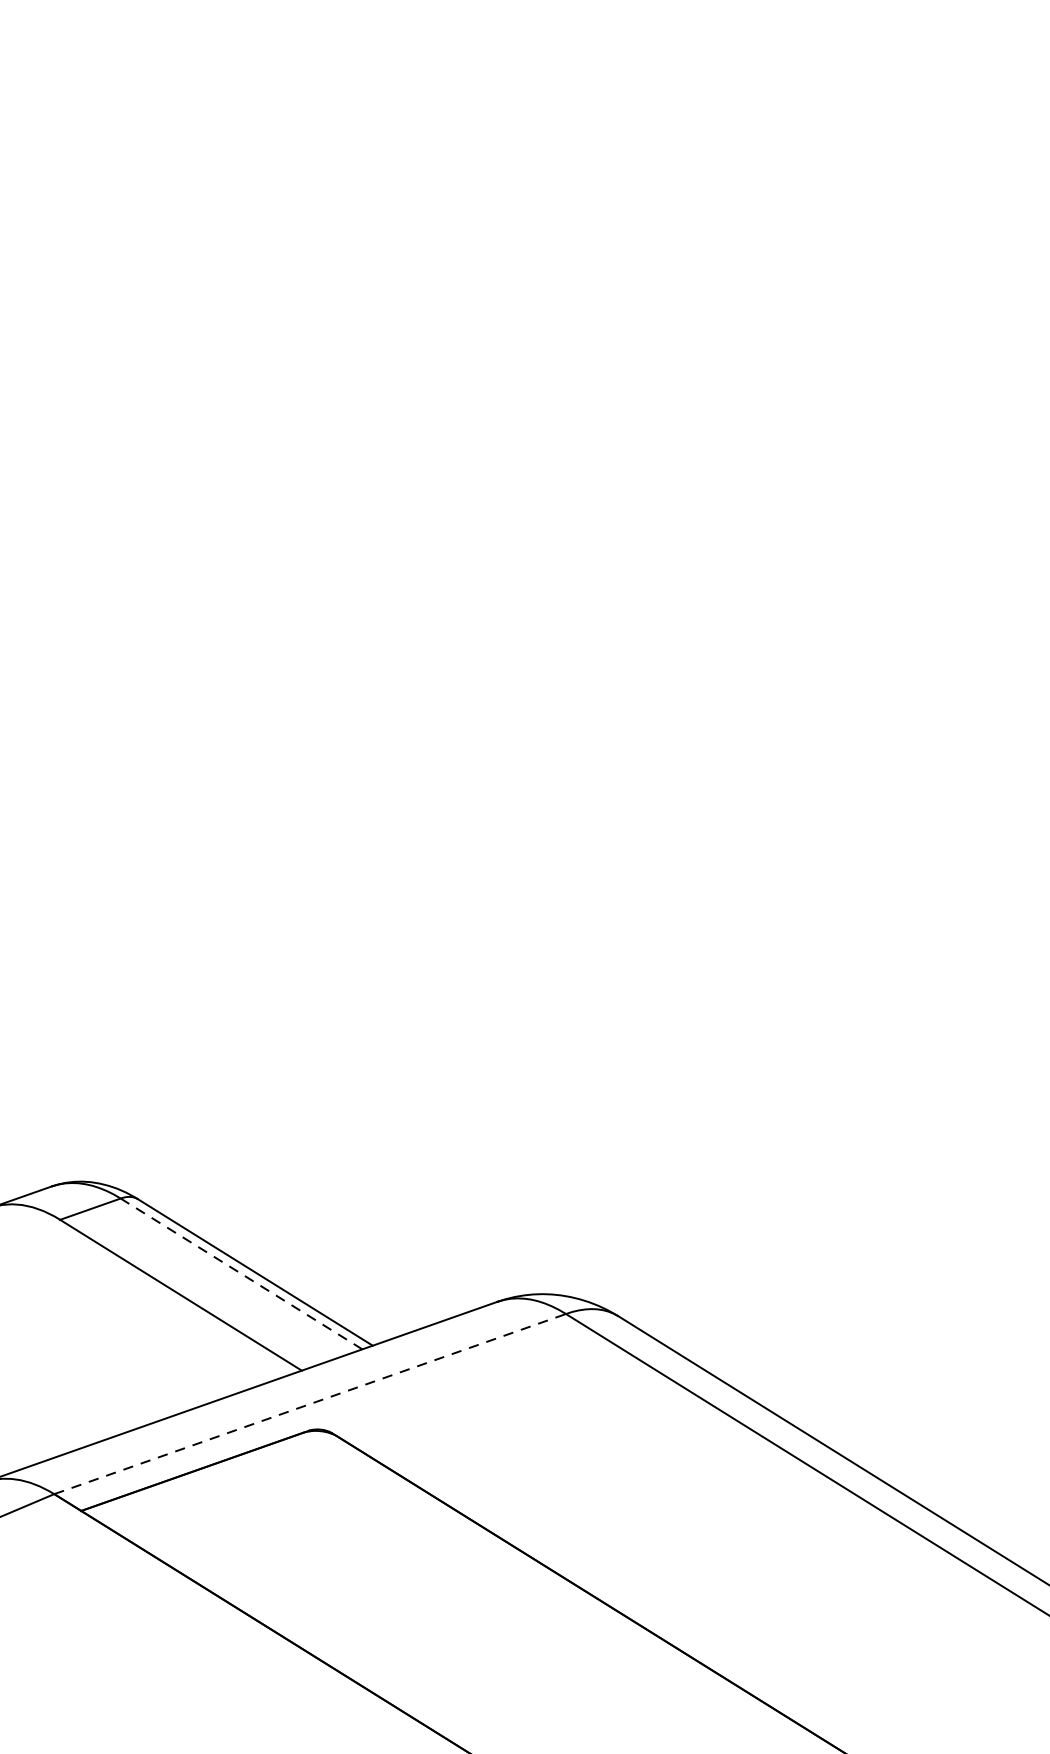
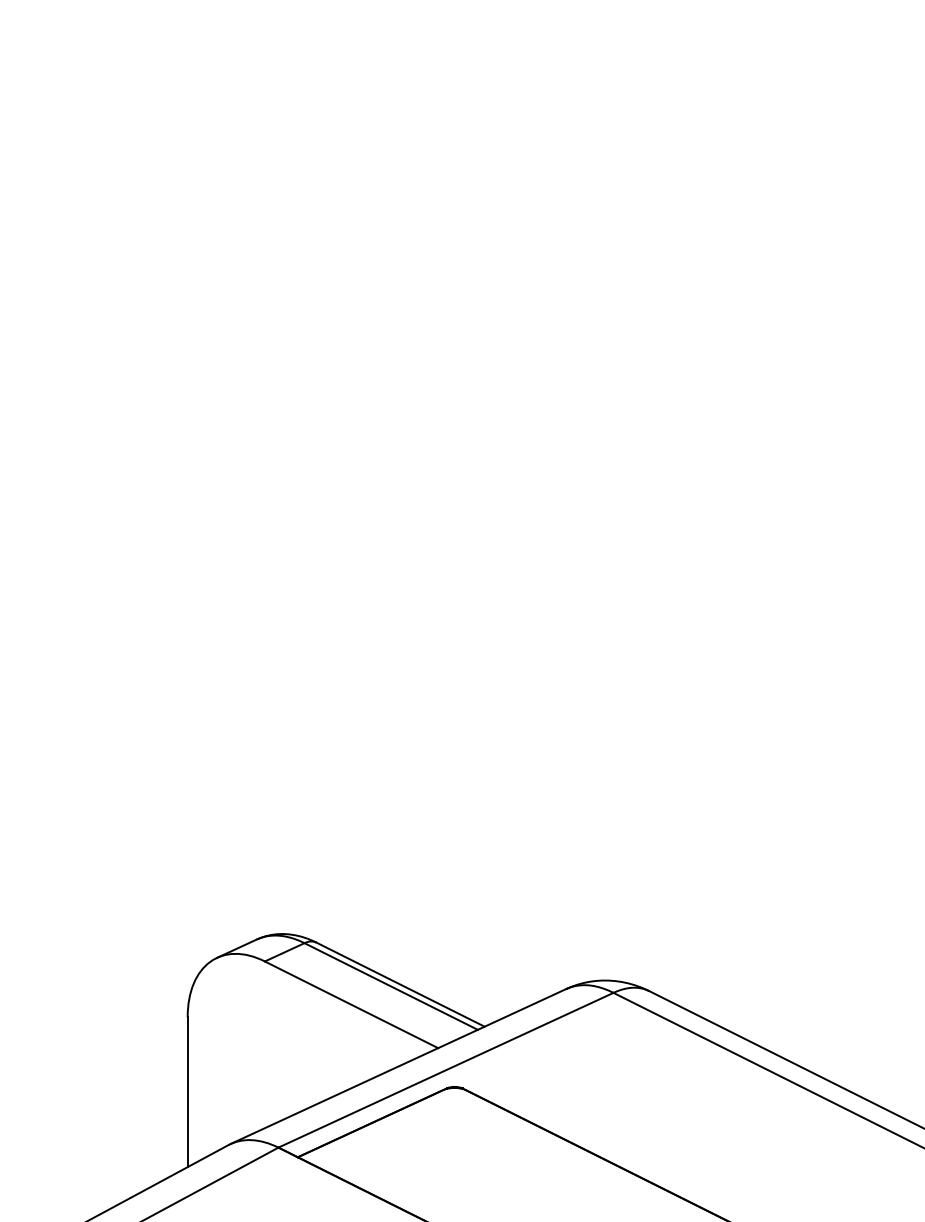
line: (241, 1273) -> (391, 986), dashed -> solid
line: (309, 1404) -> (445, 1070), dashed -> solid

